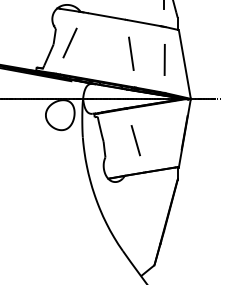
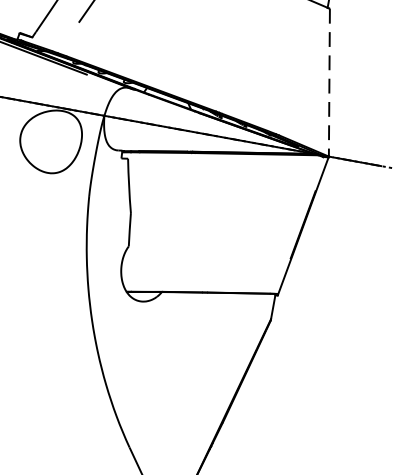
line: (131, 53) -> (222, 39), removed
line: (164, 59) -> (288, 64), removed
line: (184, 64) -> (328, 82), solid -> dashed
line: (135, 140) -> (197, 222), removed

